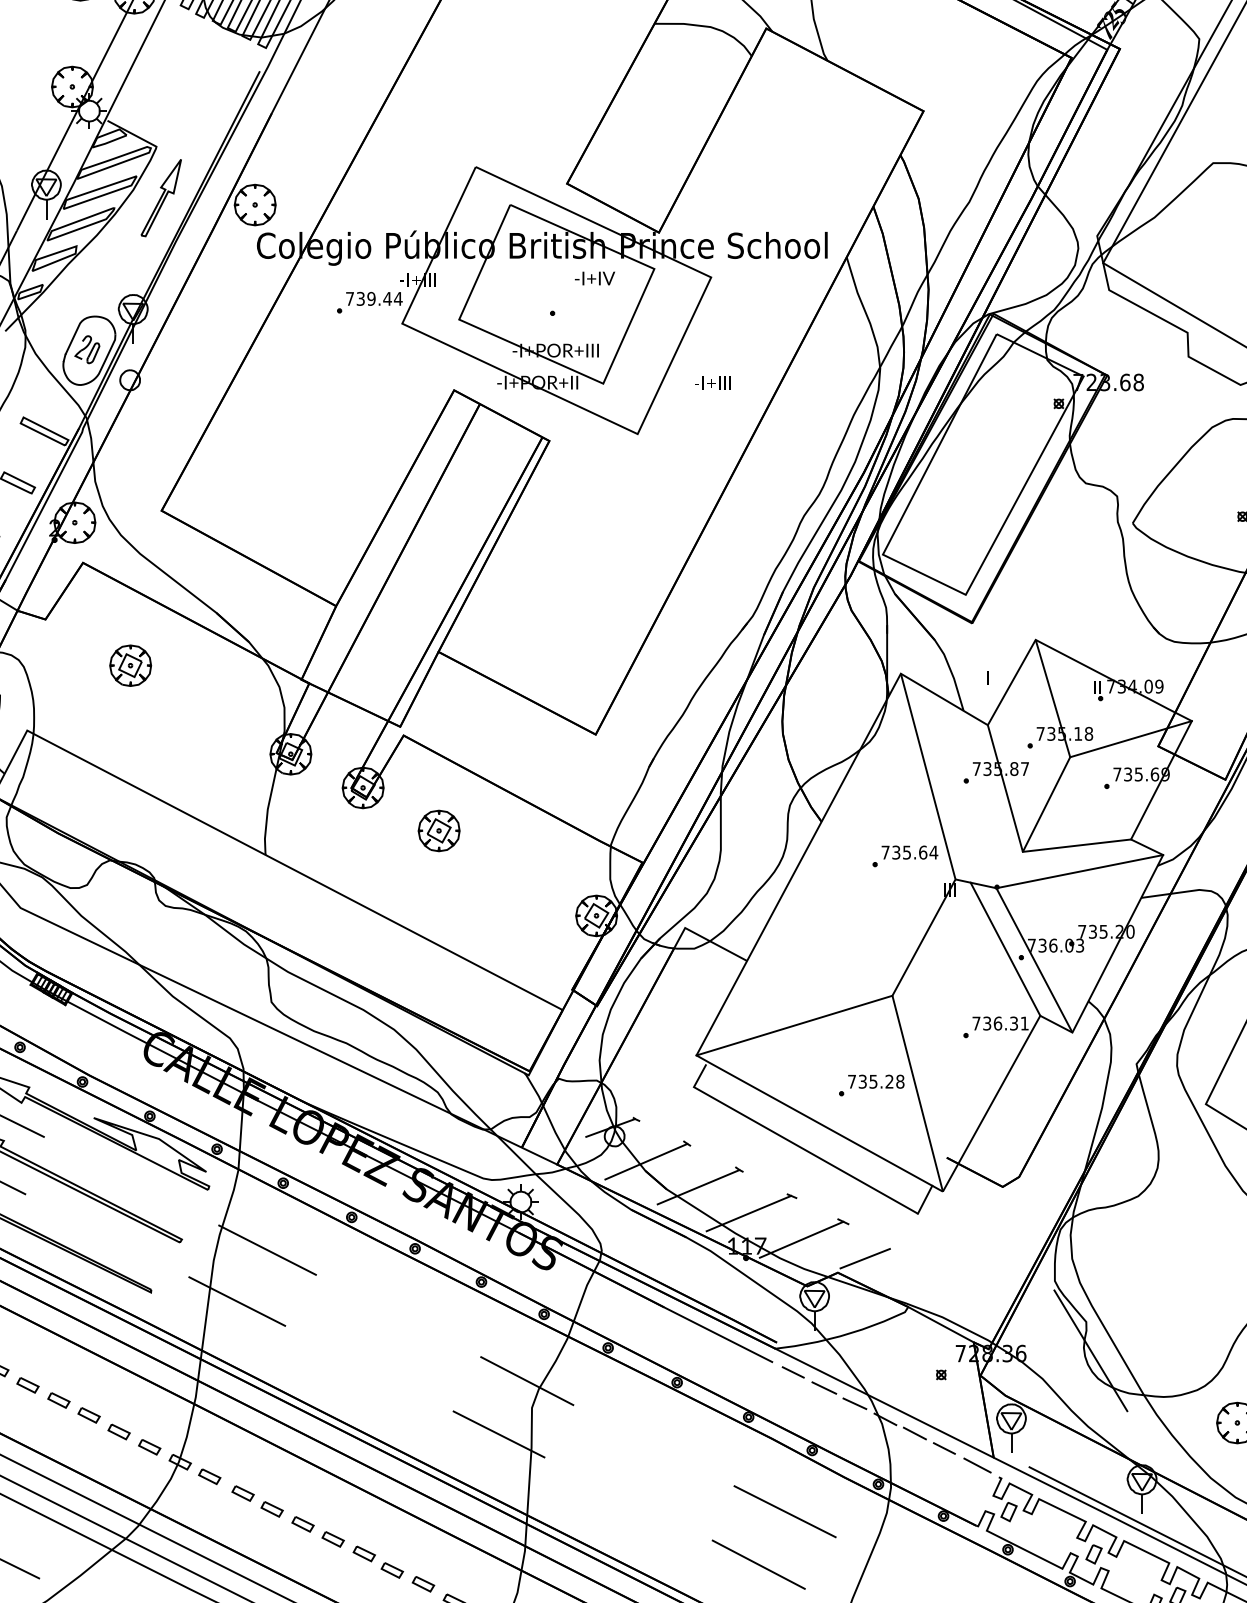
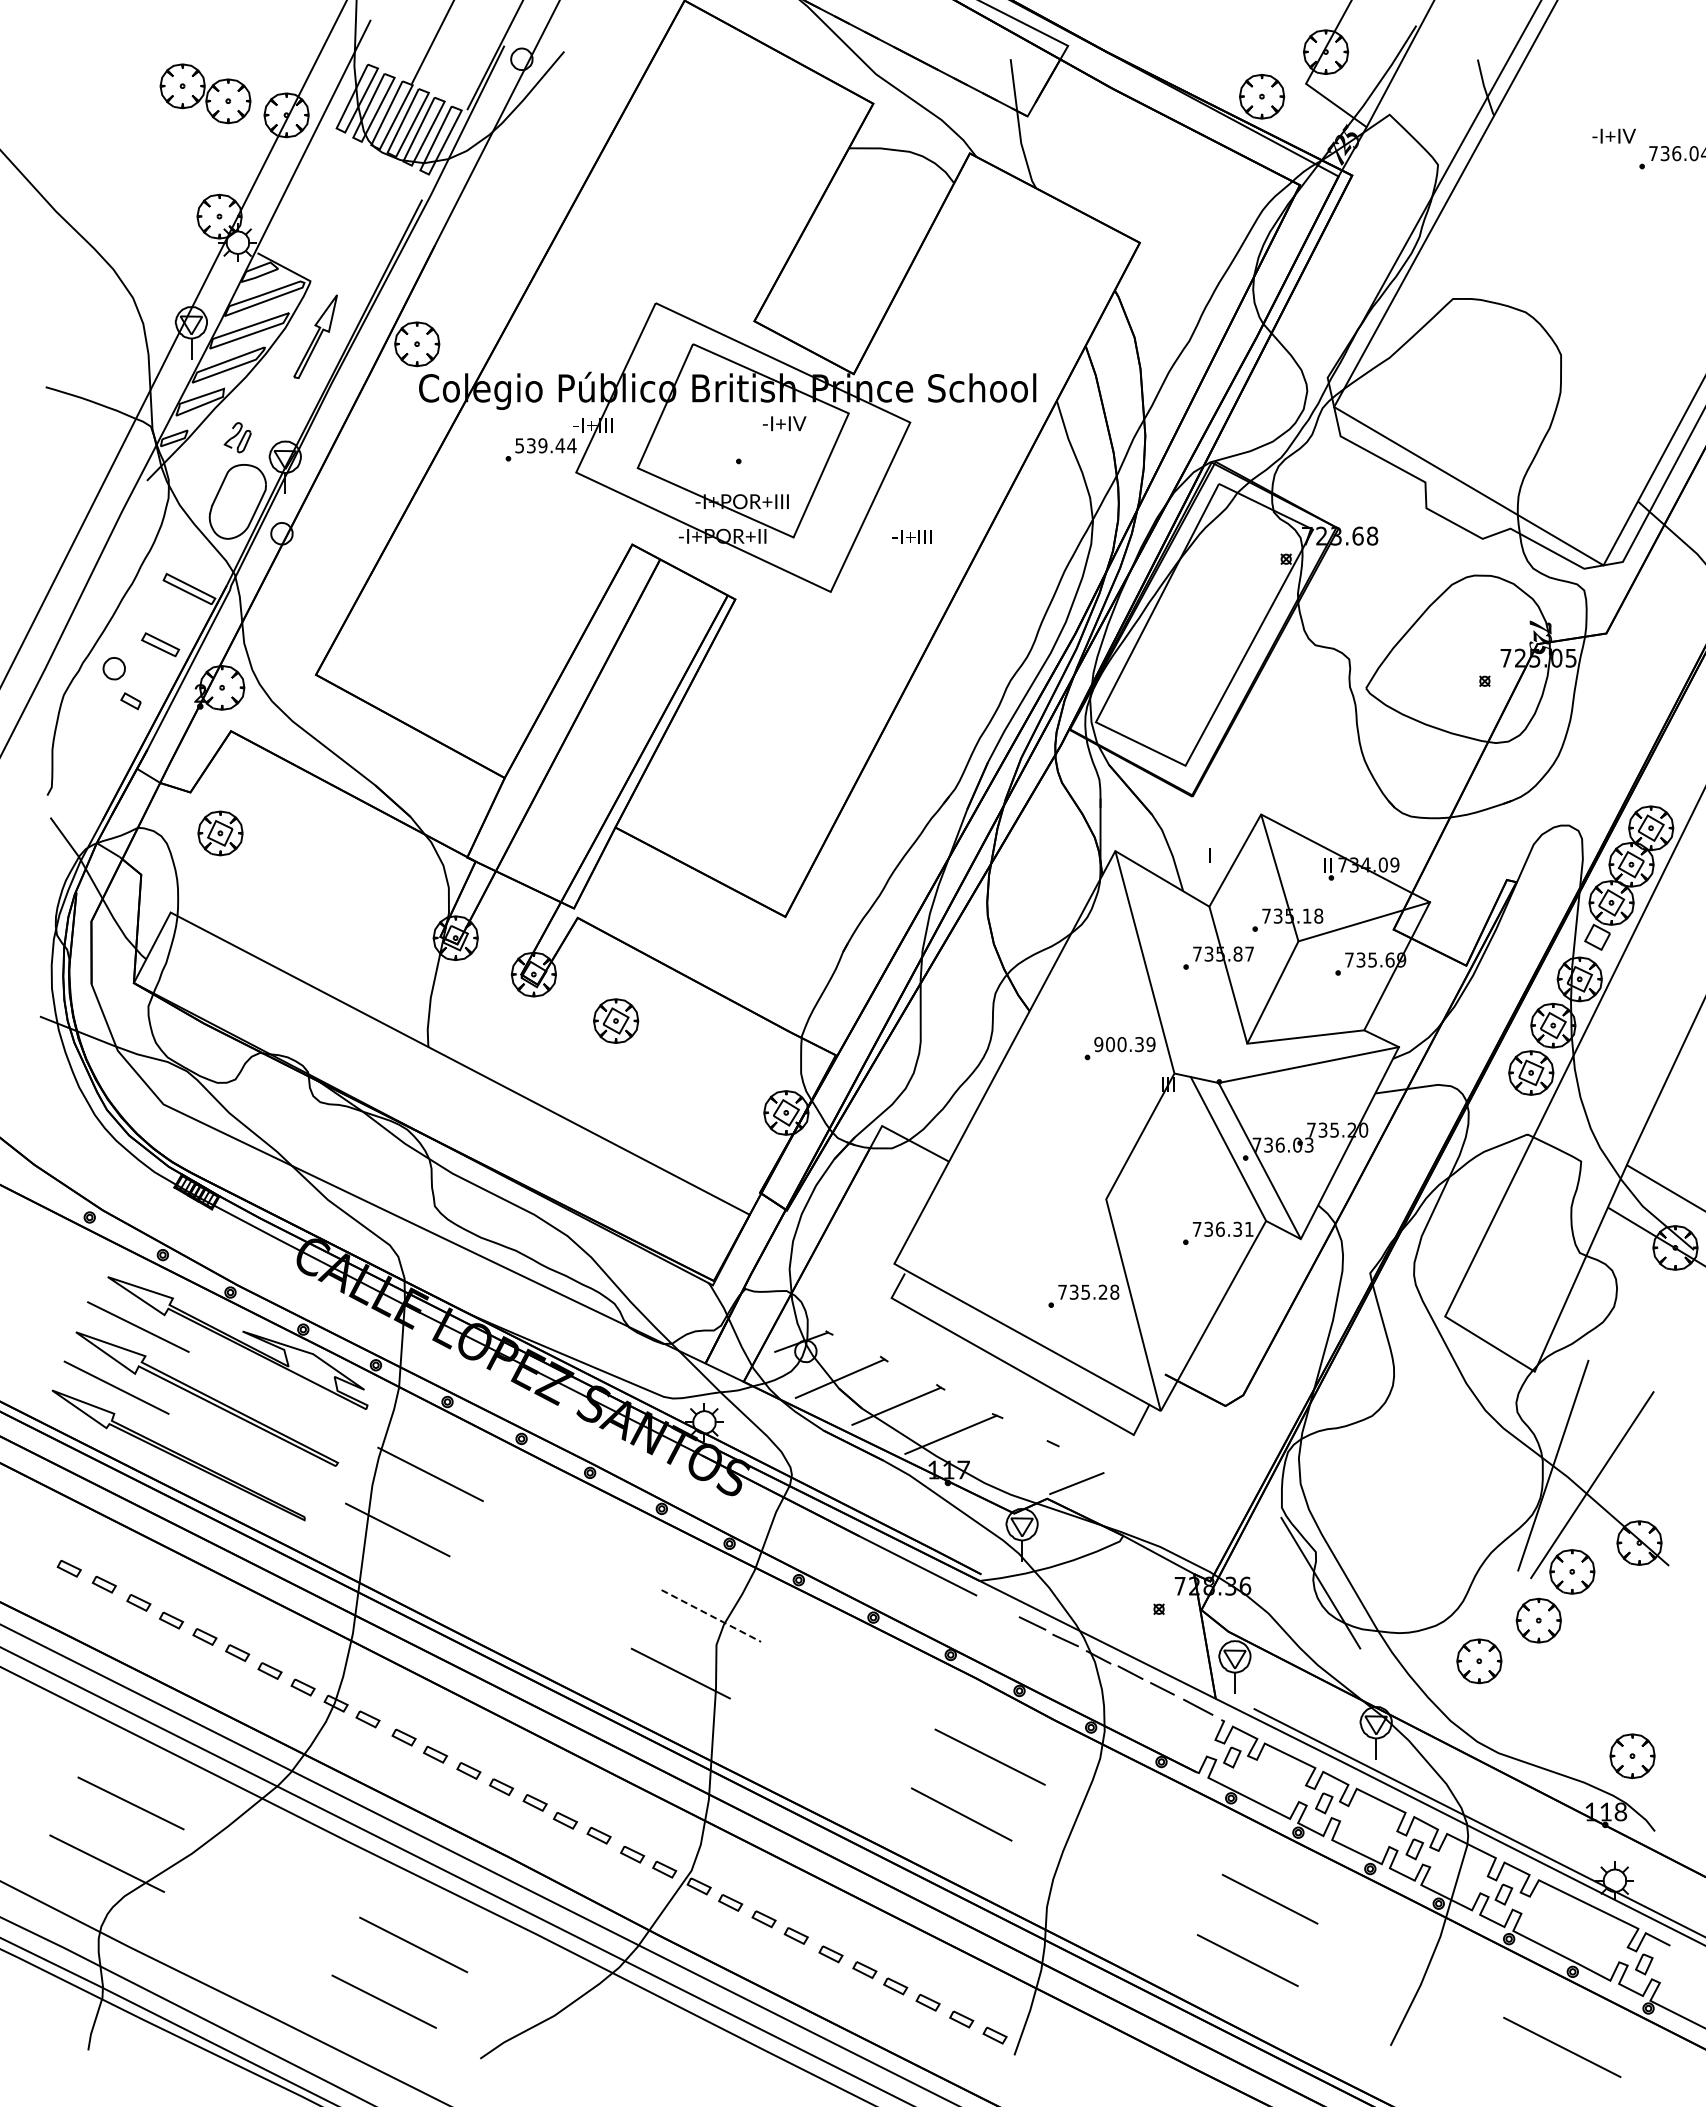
text: (349, 298) -> (519, 445), 739.44 -> 539.44
part: (87, 349) -> (237, 437), moved
part: (130, 665) -> (220, 833), moved
text: (909, 852) -> (1124, 1044), 735.64 -> 900.39
line: (794, 1025) -> (1000, 1231), removed
line: (801, 1239) -> (1007, 1462), removed
line: (792, 1372) -> (998, 1606), removed
line: (527, 1381) -> (711, 1616), solid -> dashed

